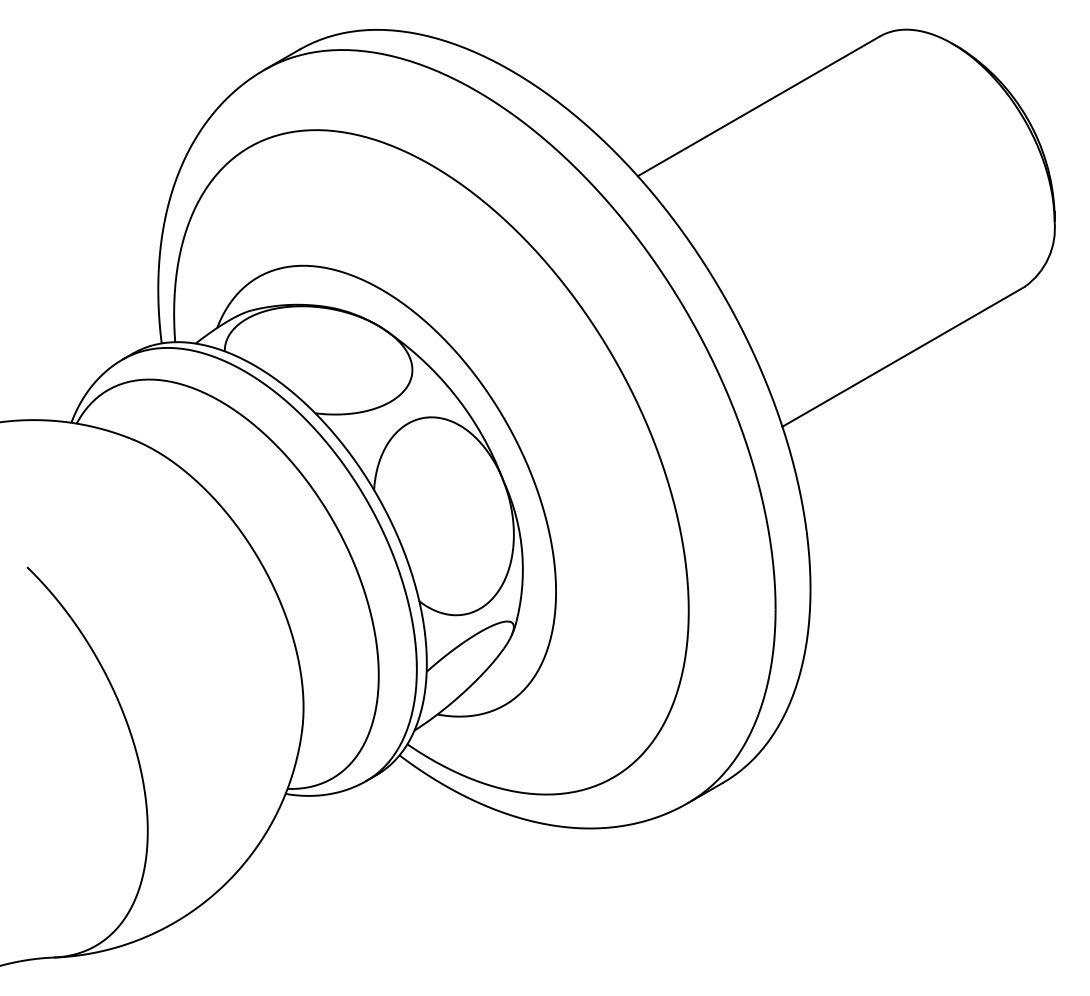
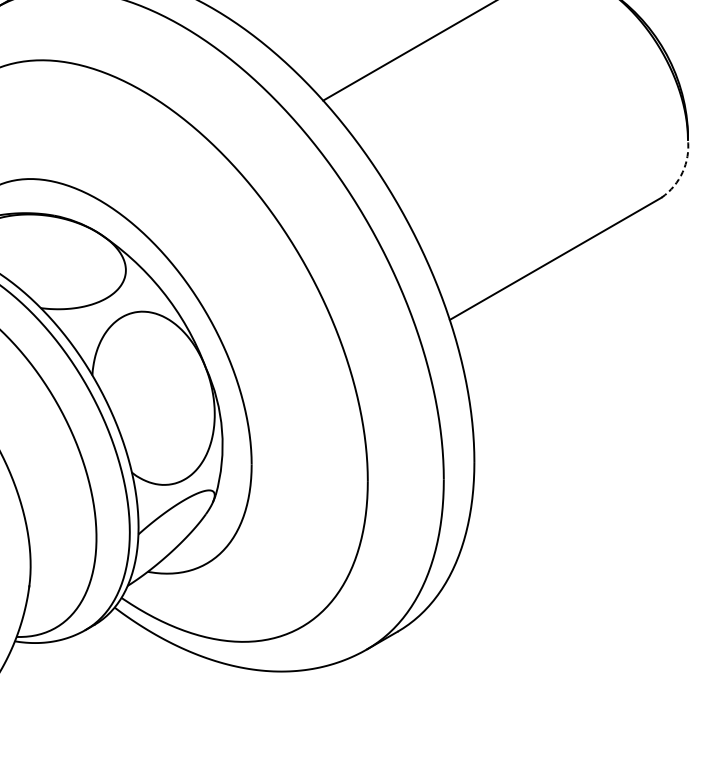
arc: (1048, 257) -> (682, 171), solid -> dashed

